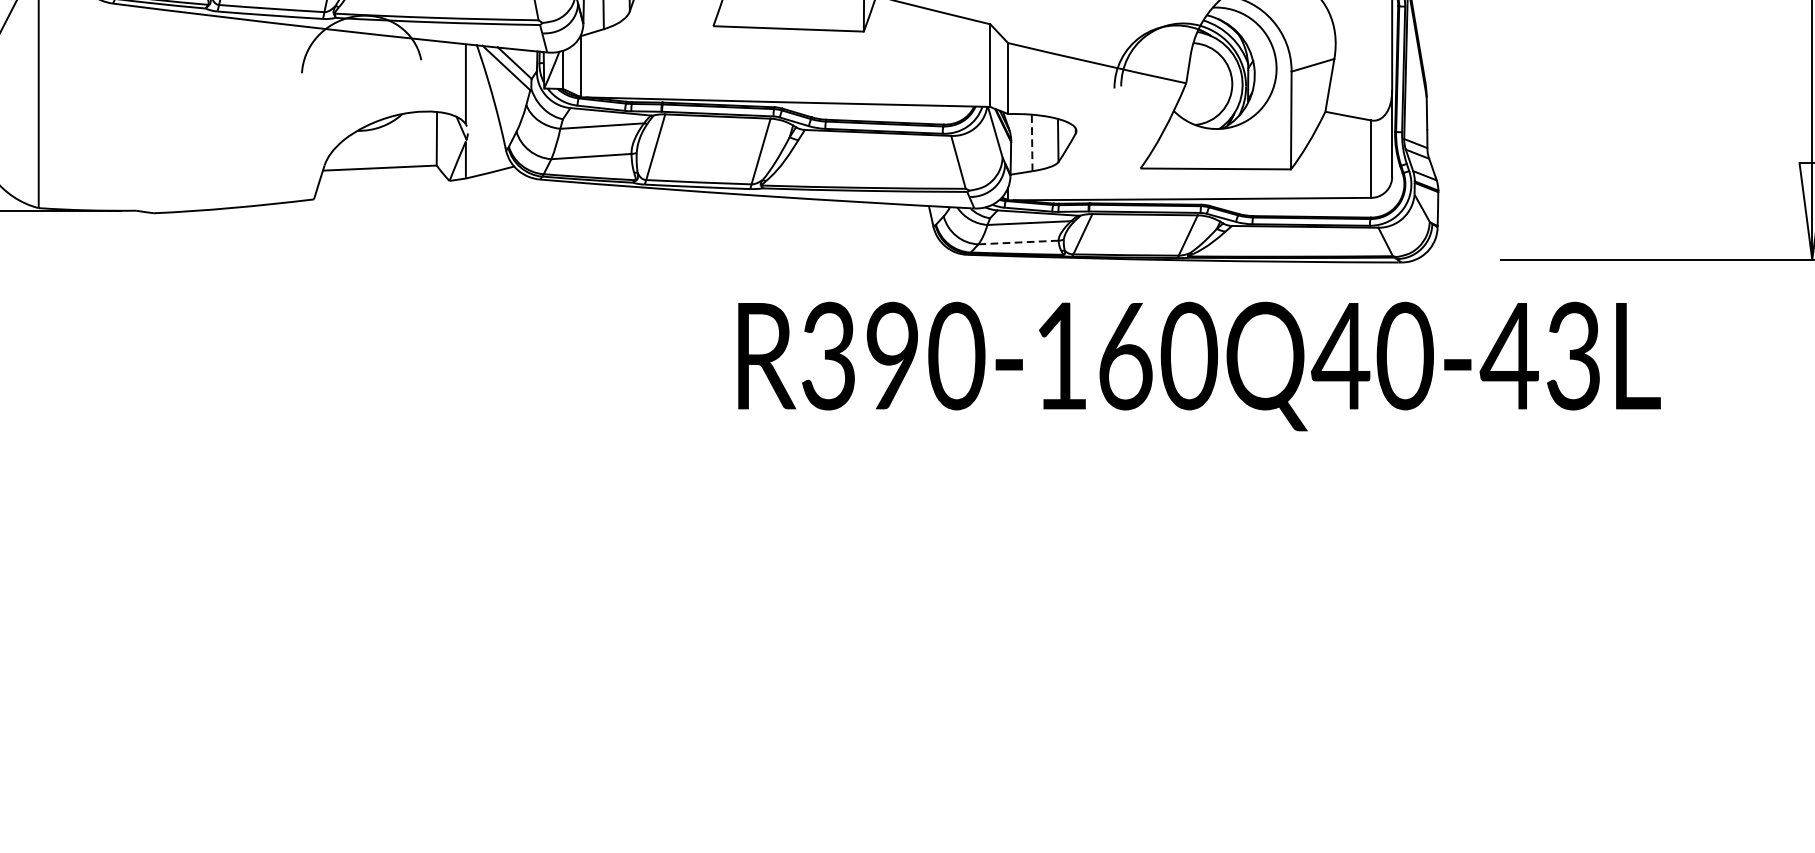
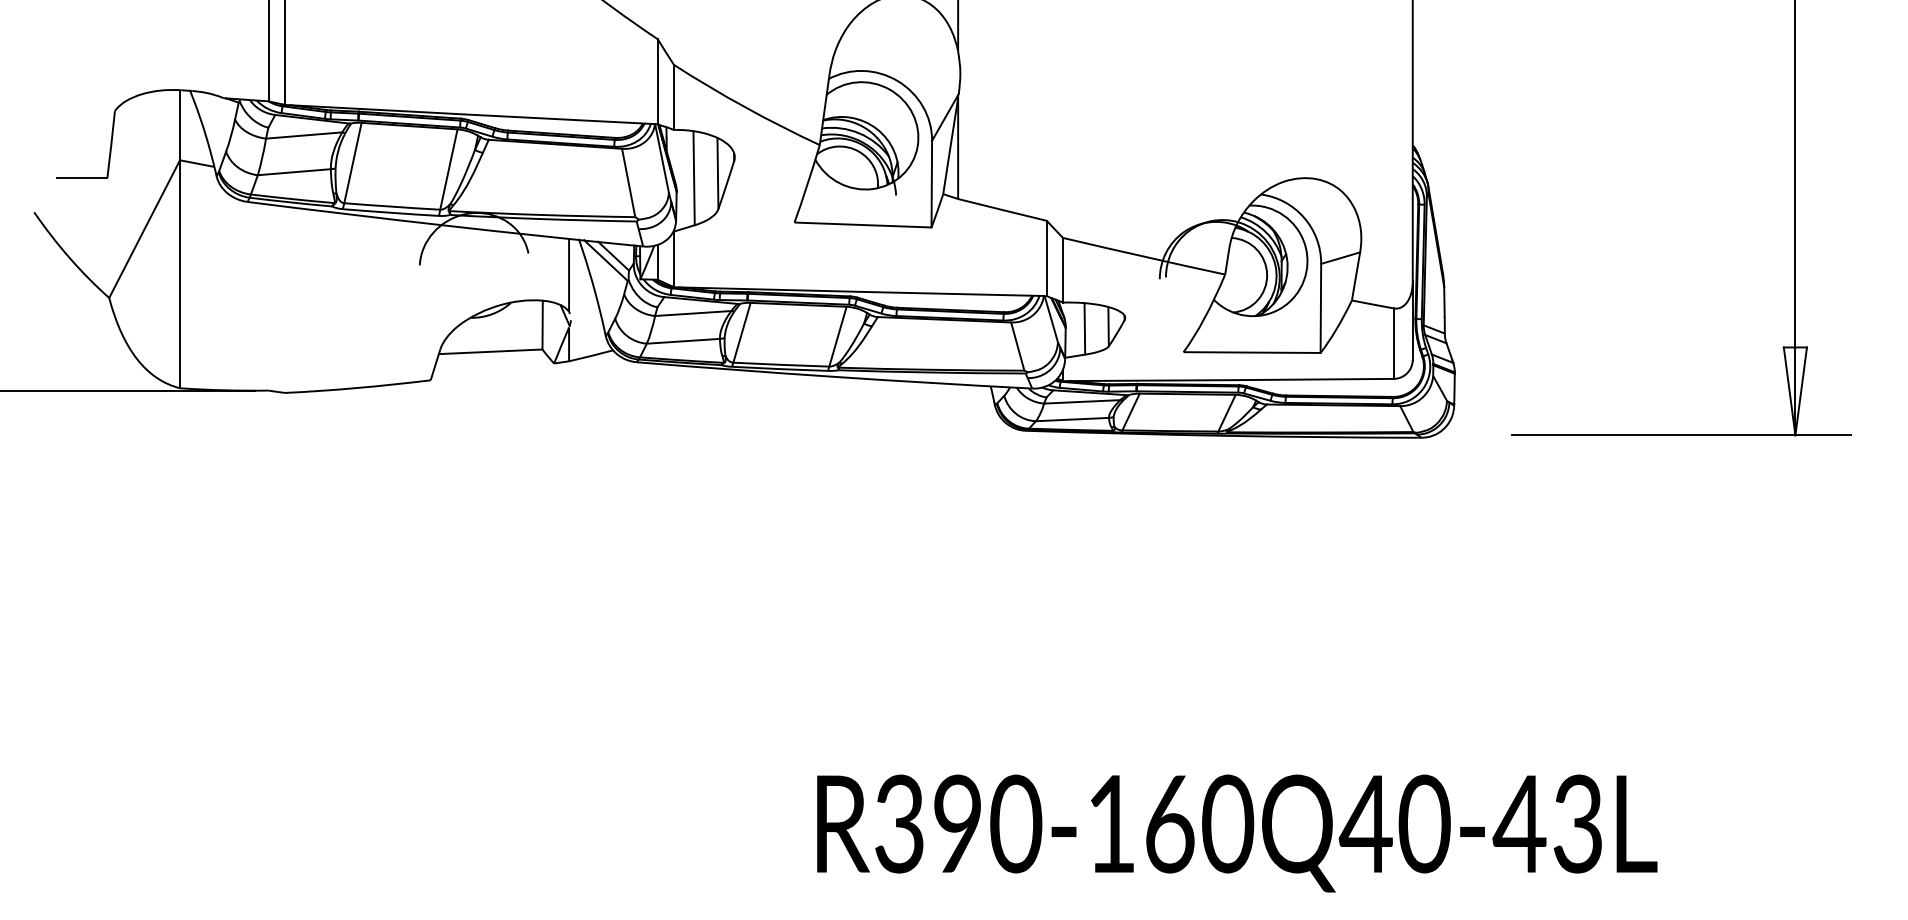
line: (1031, 142) -> (1084, 328), dashed -> solid
line: (1018, 242) -> (1072, 419), dashed -> solid
text: (1199, 366) -> (1237, 833), moved

